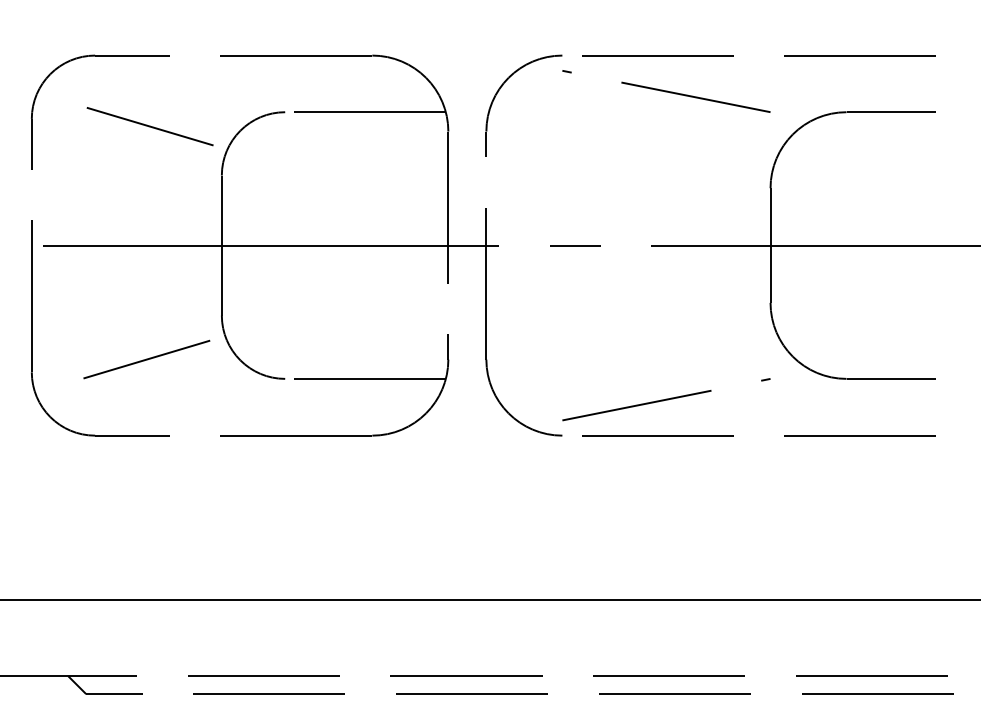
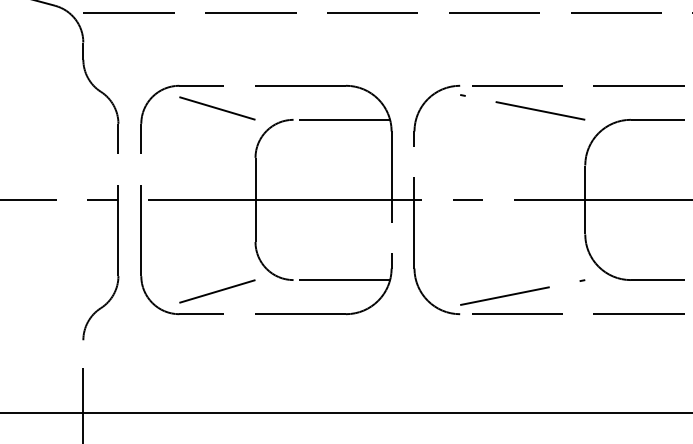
line: (150, 126) -> (217, 108), moved
line: (146, 359) -> (217, 291), moved

